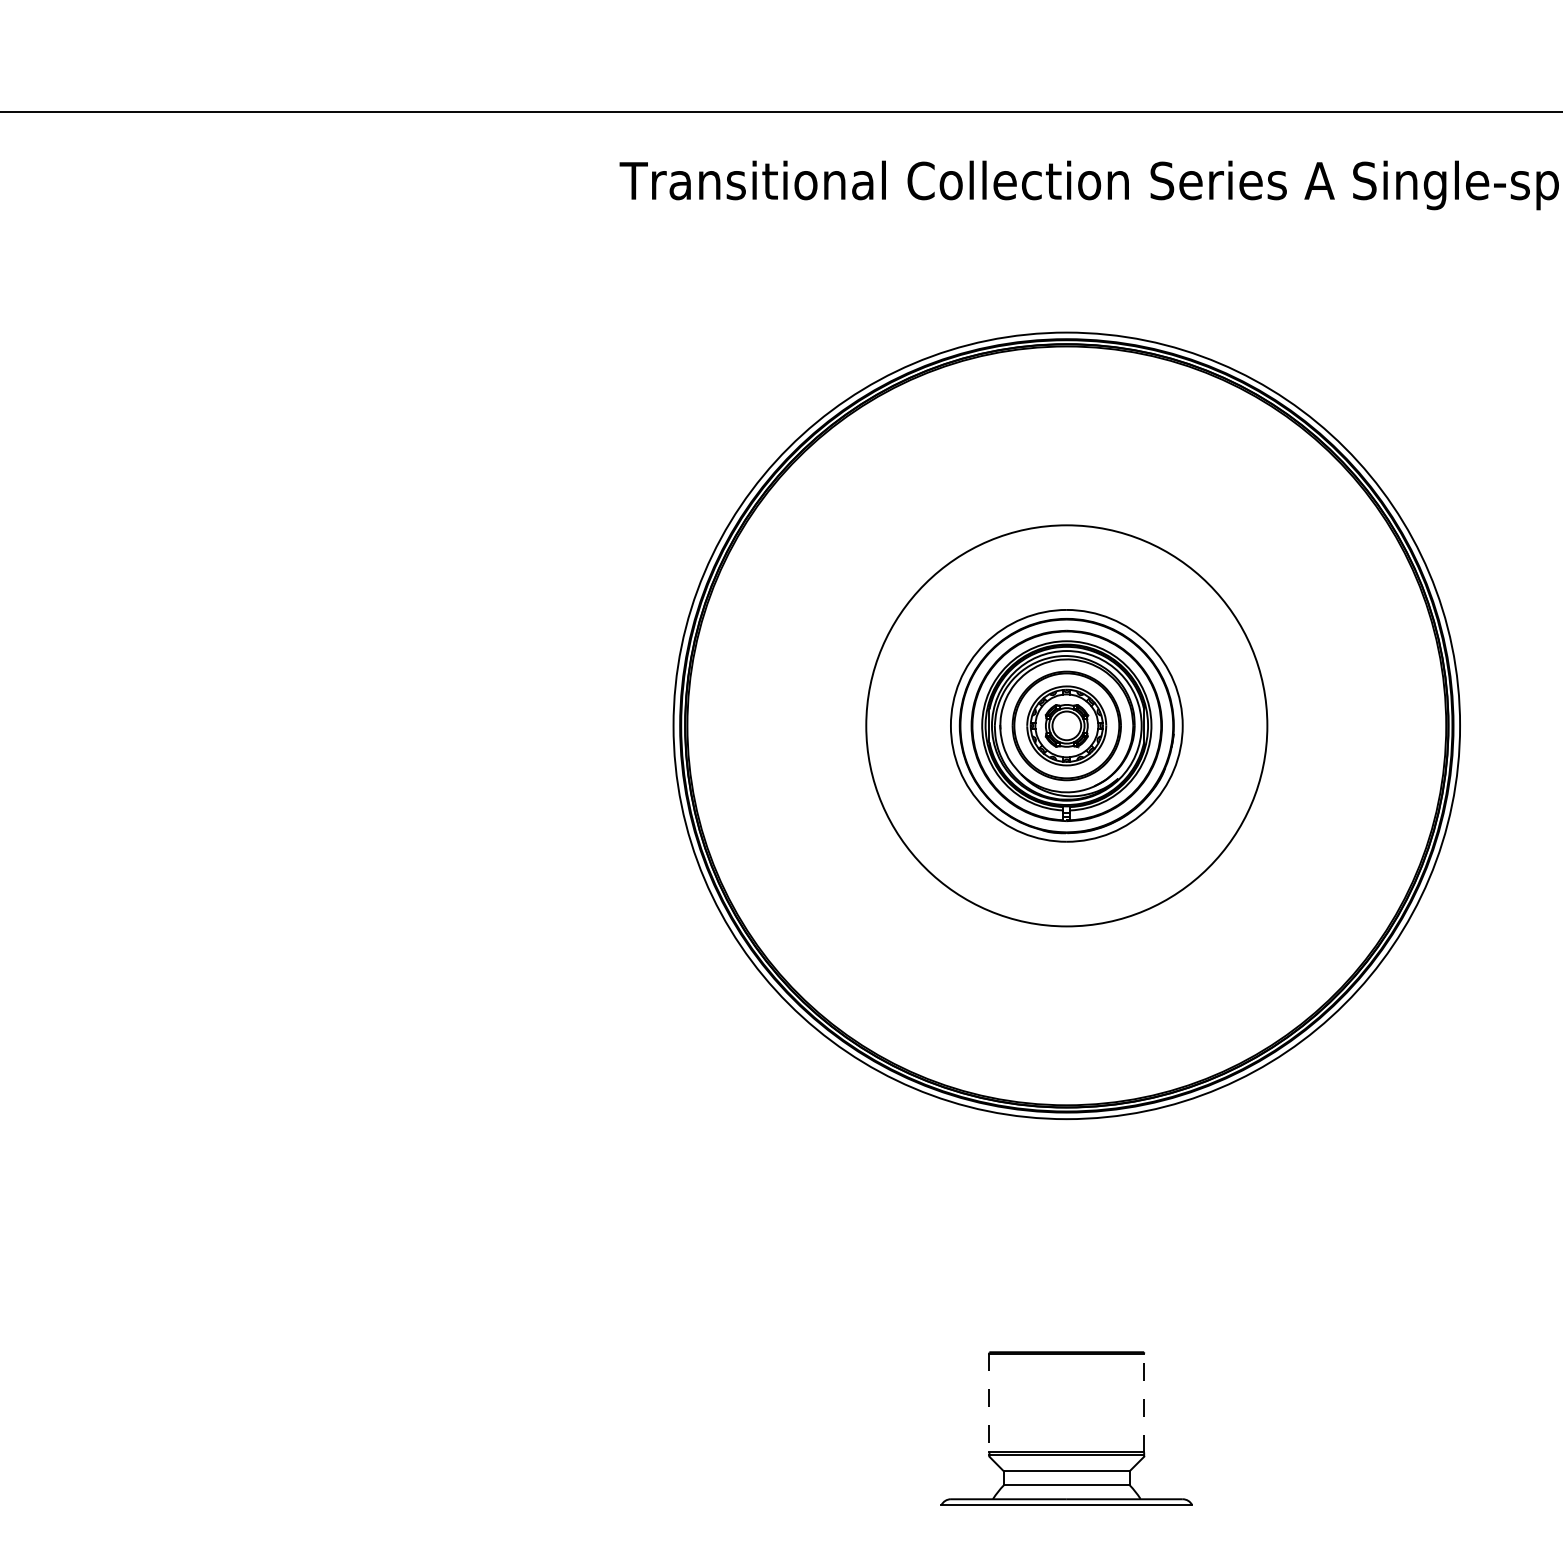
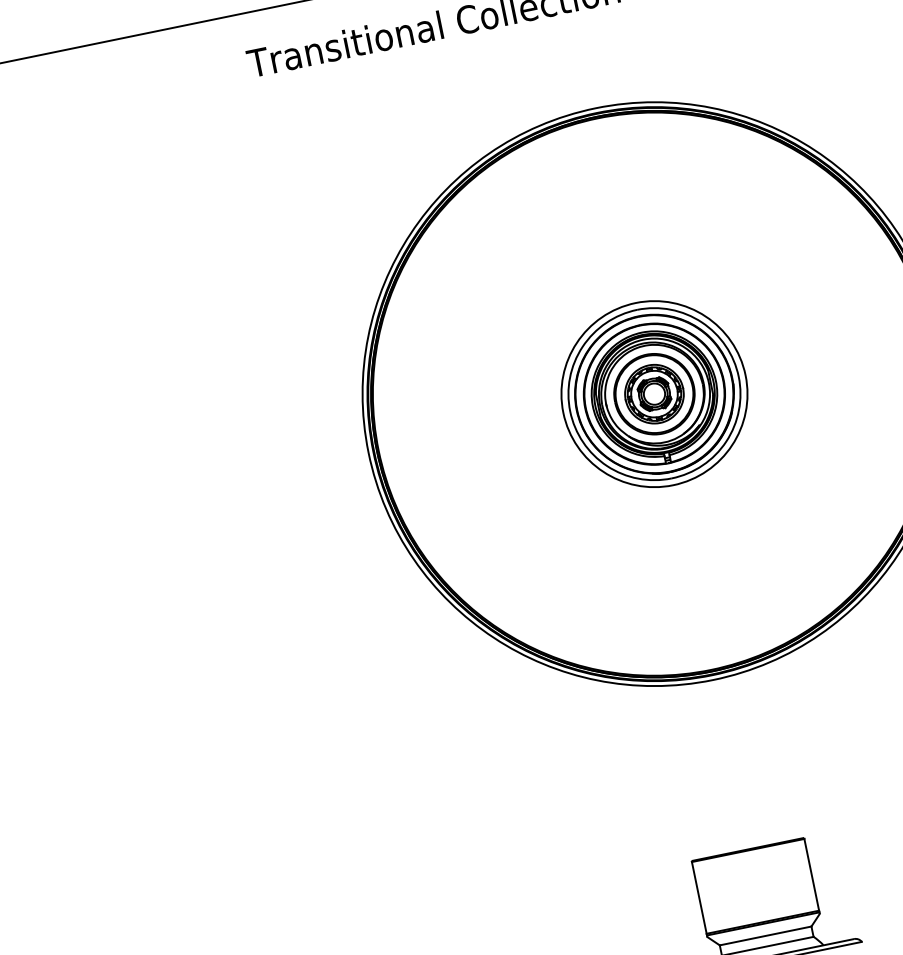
circle: (1066, 725) -> (654, 393), size x0.62
line: (1144, 1402) -> (811, 874), dashed -> solid
line: (989, 1403) -> (699, 898), dashed -> solid

